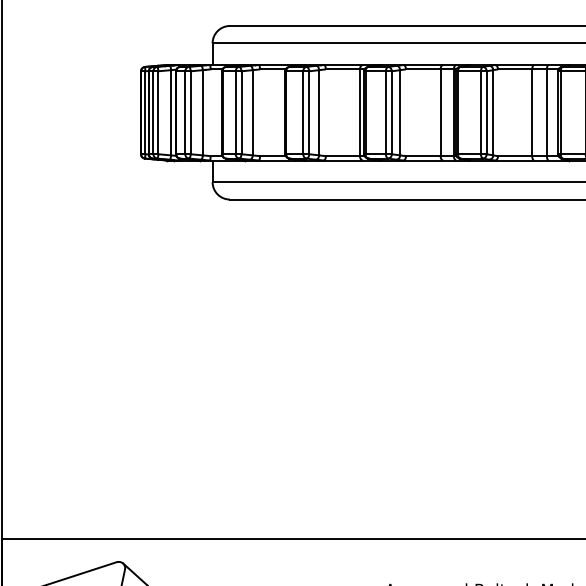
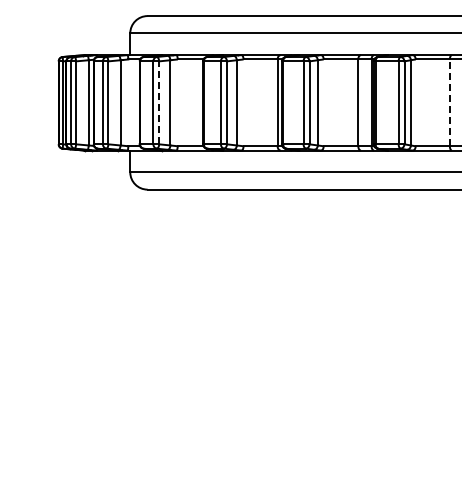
line: (241, 112) -> (159, 102), solid -> dashed
line: (532, 112) -> (450, 102), solid -> dashed

